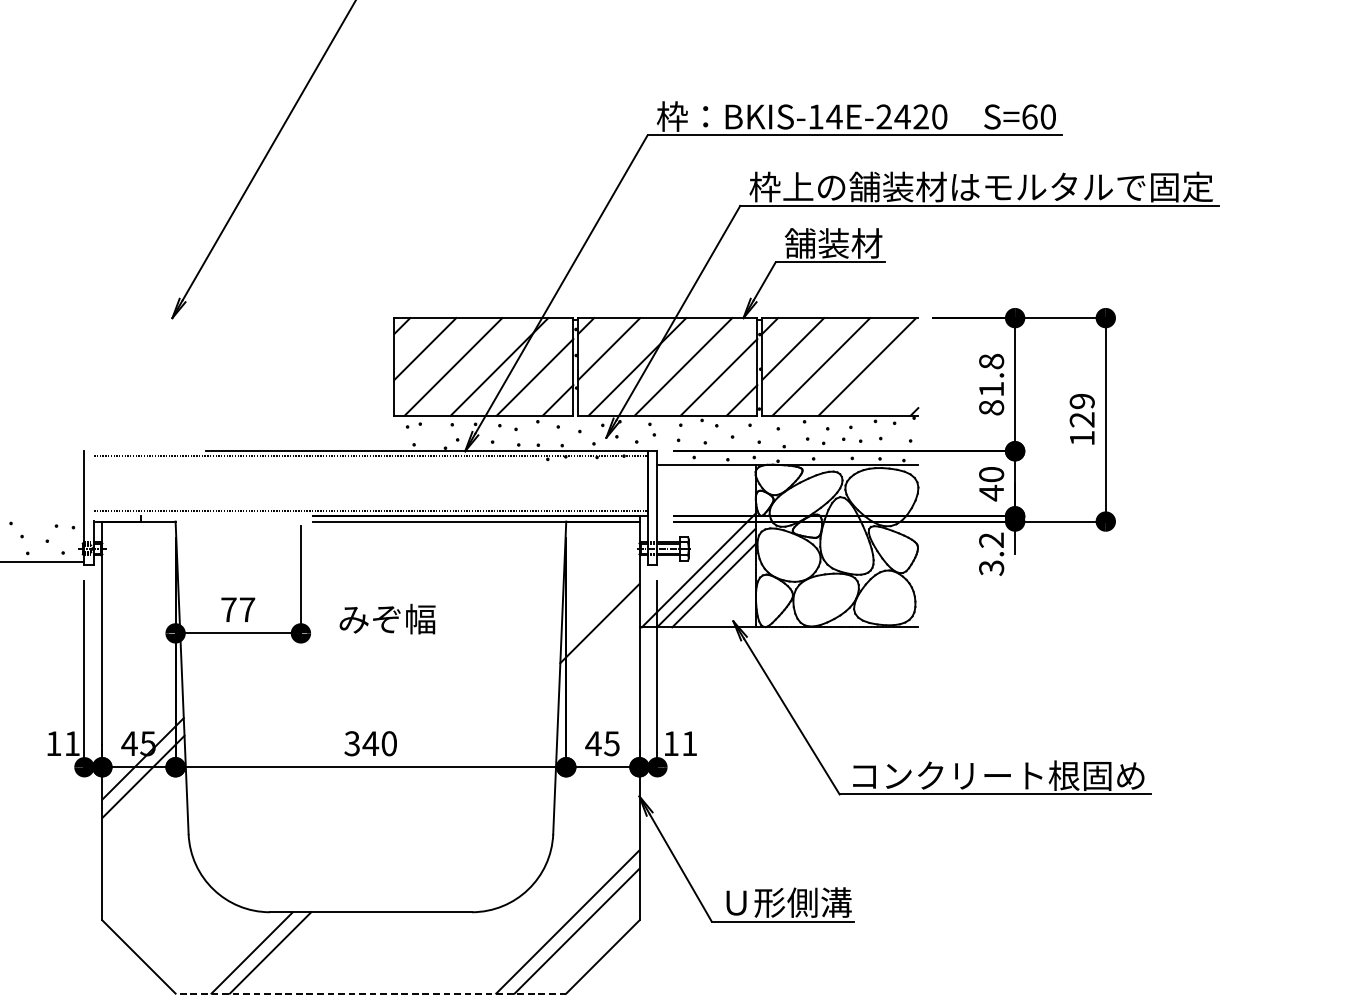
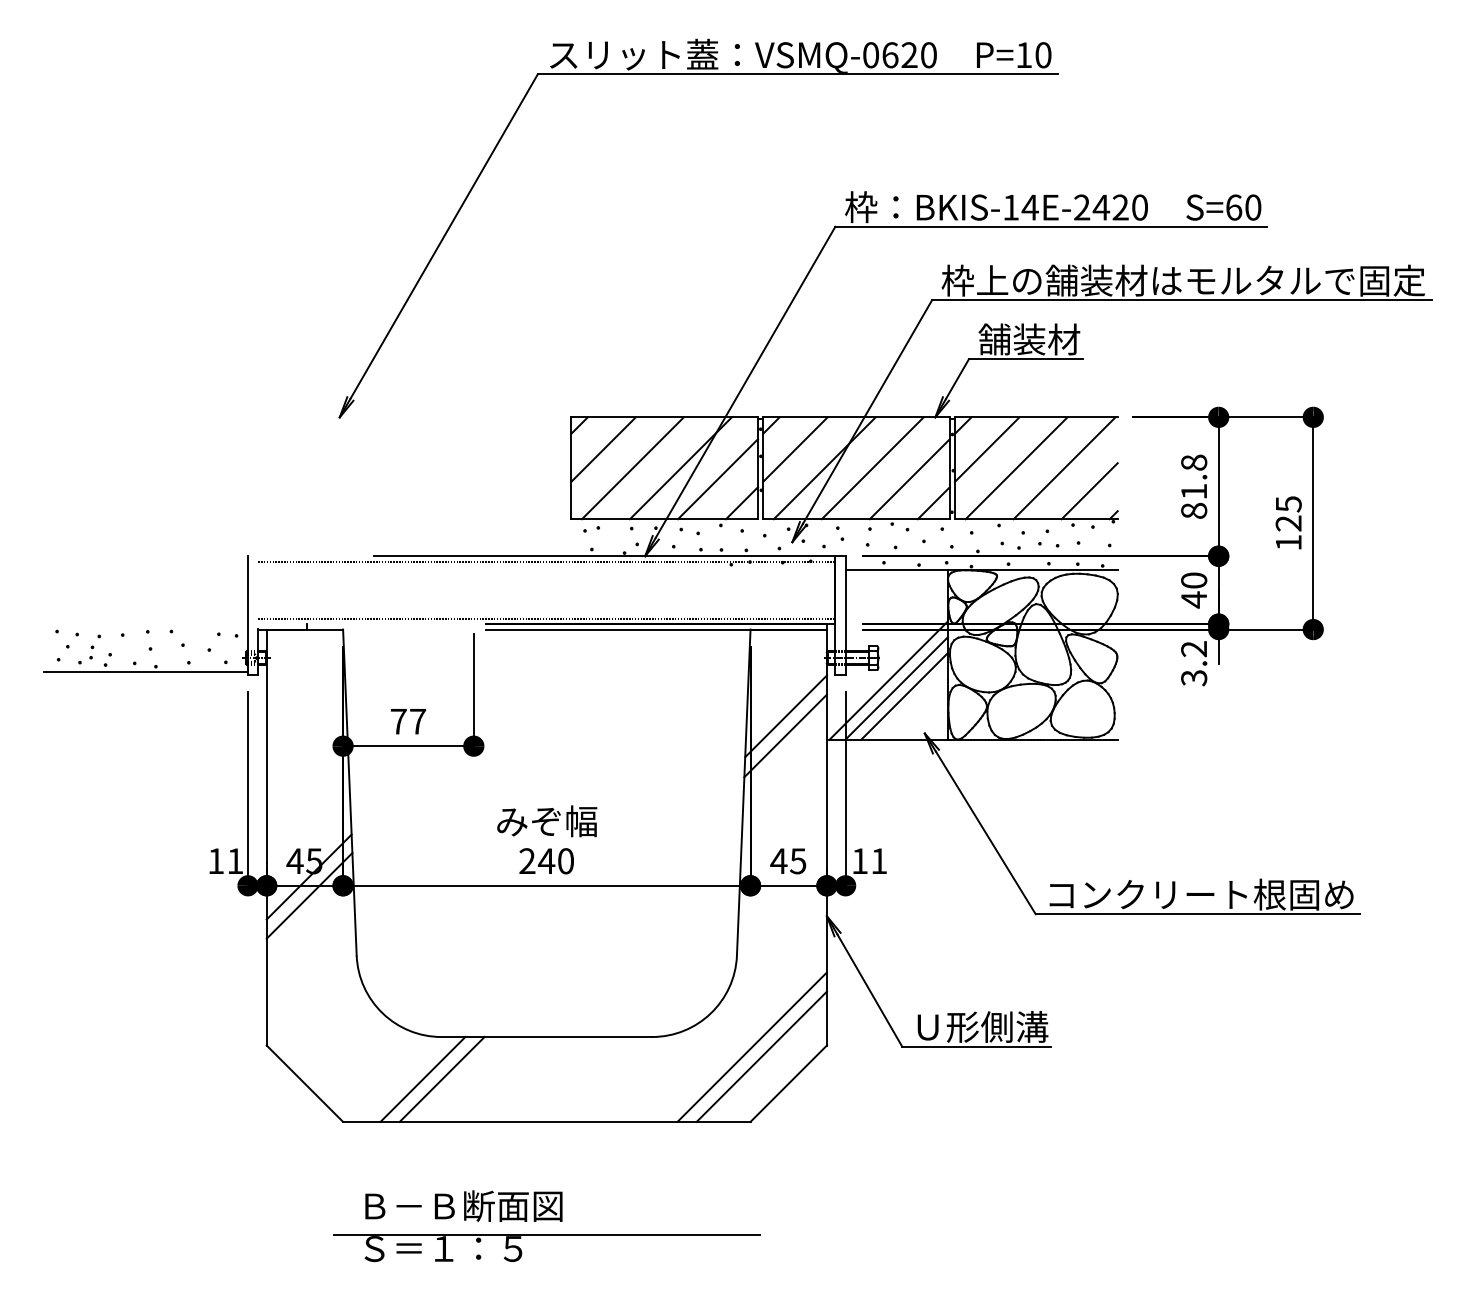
line: (891, 389) -> (1089, 491), added
text: (1082, 401) -> (1288, 504), 129 -> 125
line: (599, 604) -> (785, 716), added
text: (387, 619) -> (547, 821), moved
text: (352, 743) -> (527, 861), 340 -> 240
line: (370, 993) -> (546, 1121), dashed -> solid

